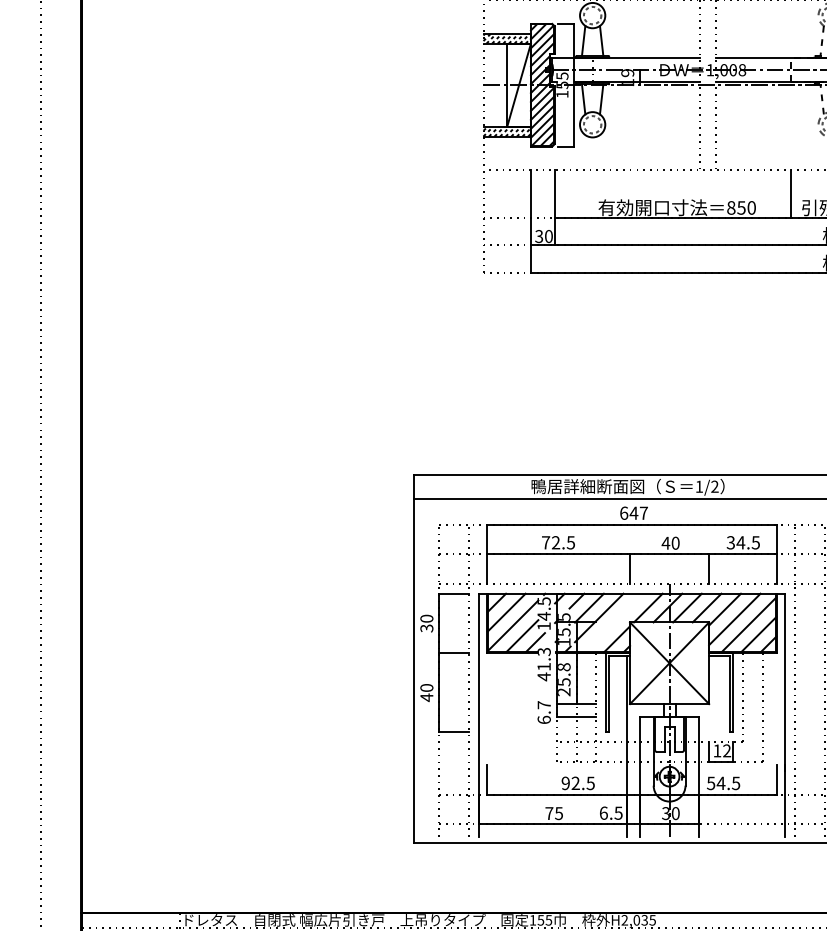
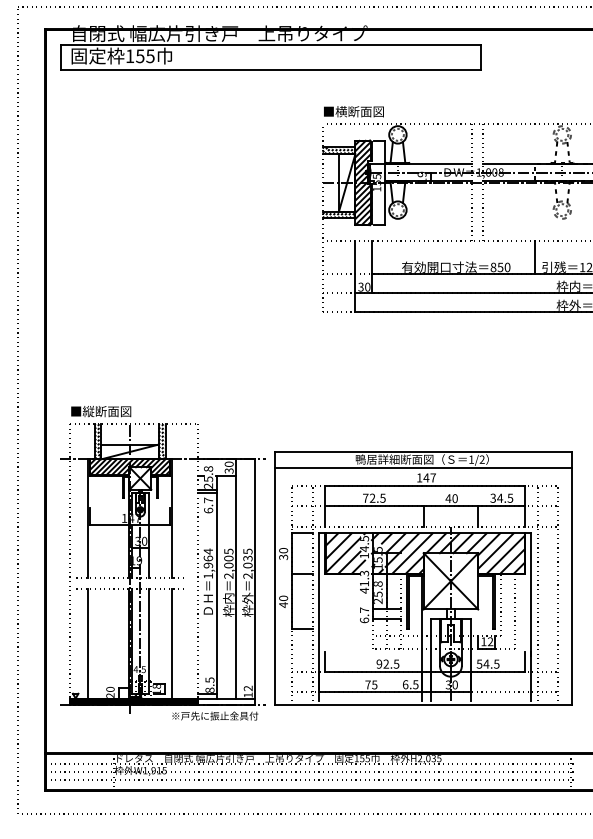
text: (623, 512) -> (419, 477), 647 -> 147
line: (613, 622) -> (412, 553), added
part: (264, 637) -> (171, 563), added

